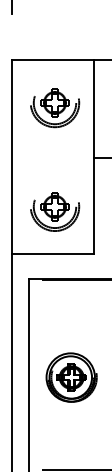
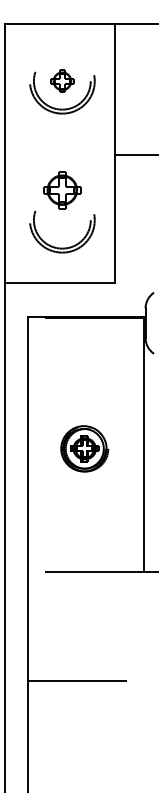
part: (55, 103) -> (62, 81), size x0.6
part: (55, 207) -> (62, 190), moved
part: (71, 377) -> (84, 448), size x0.7

